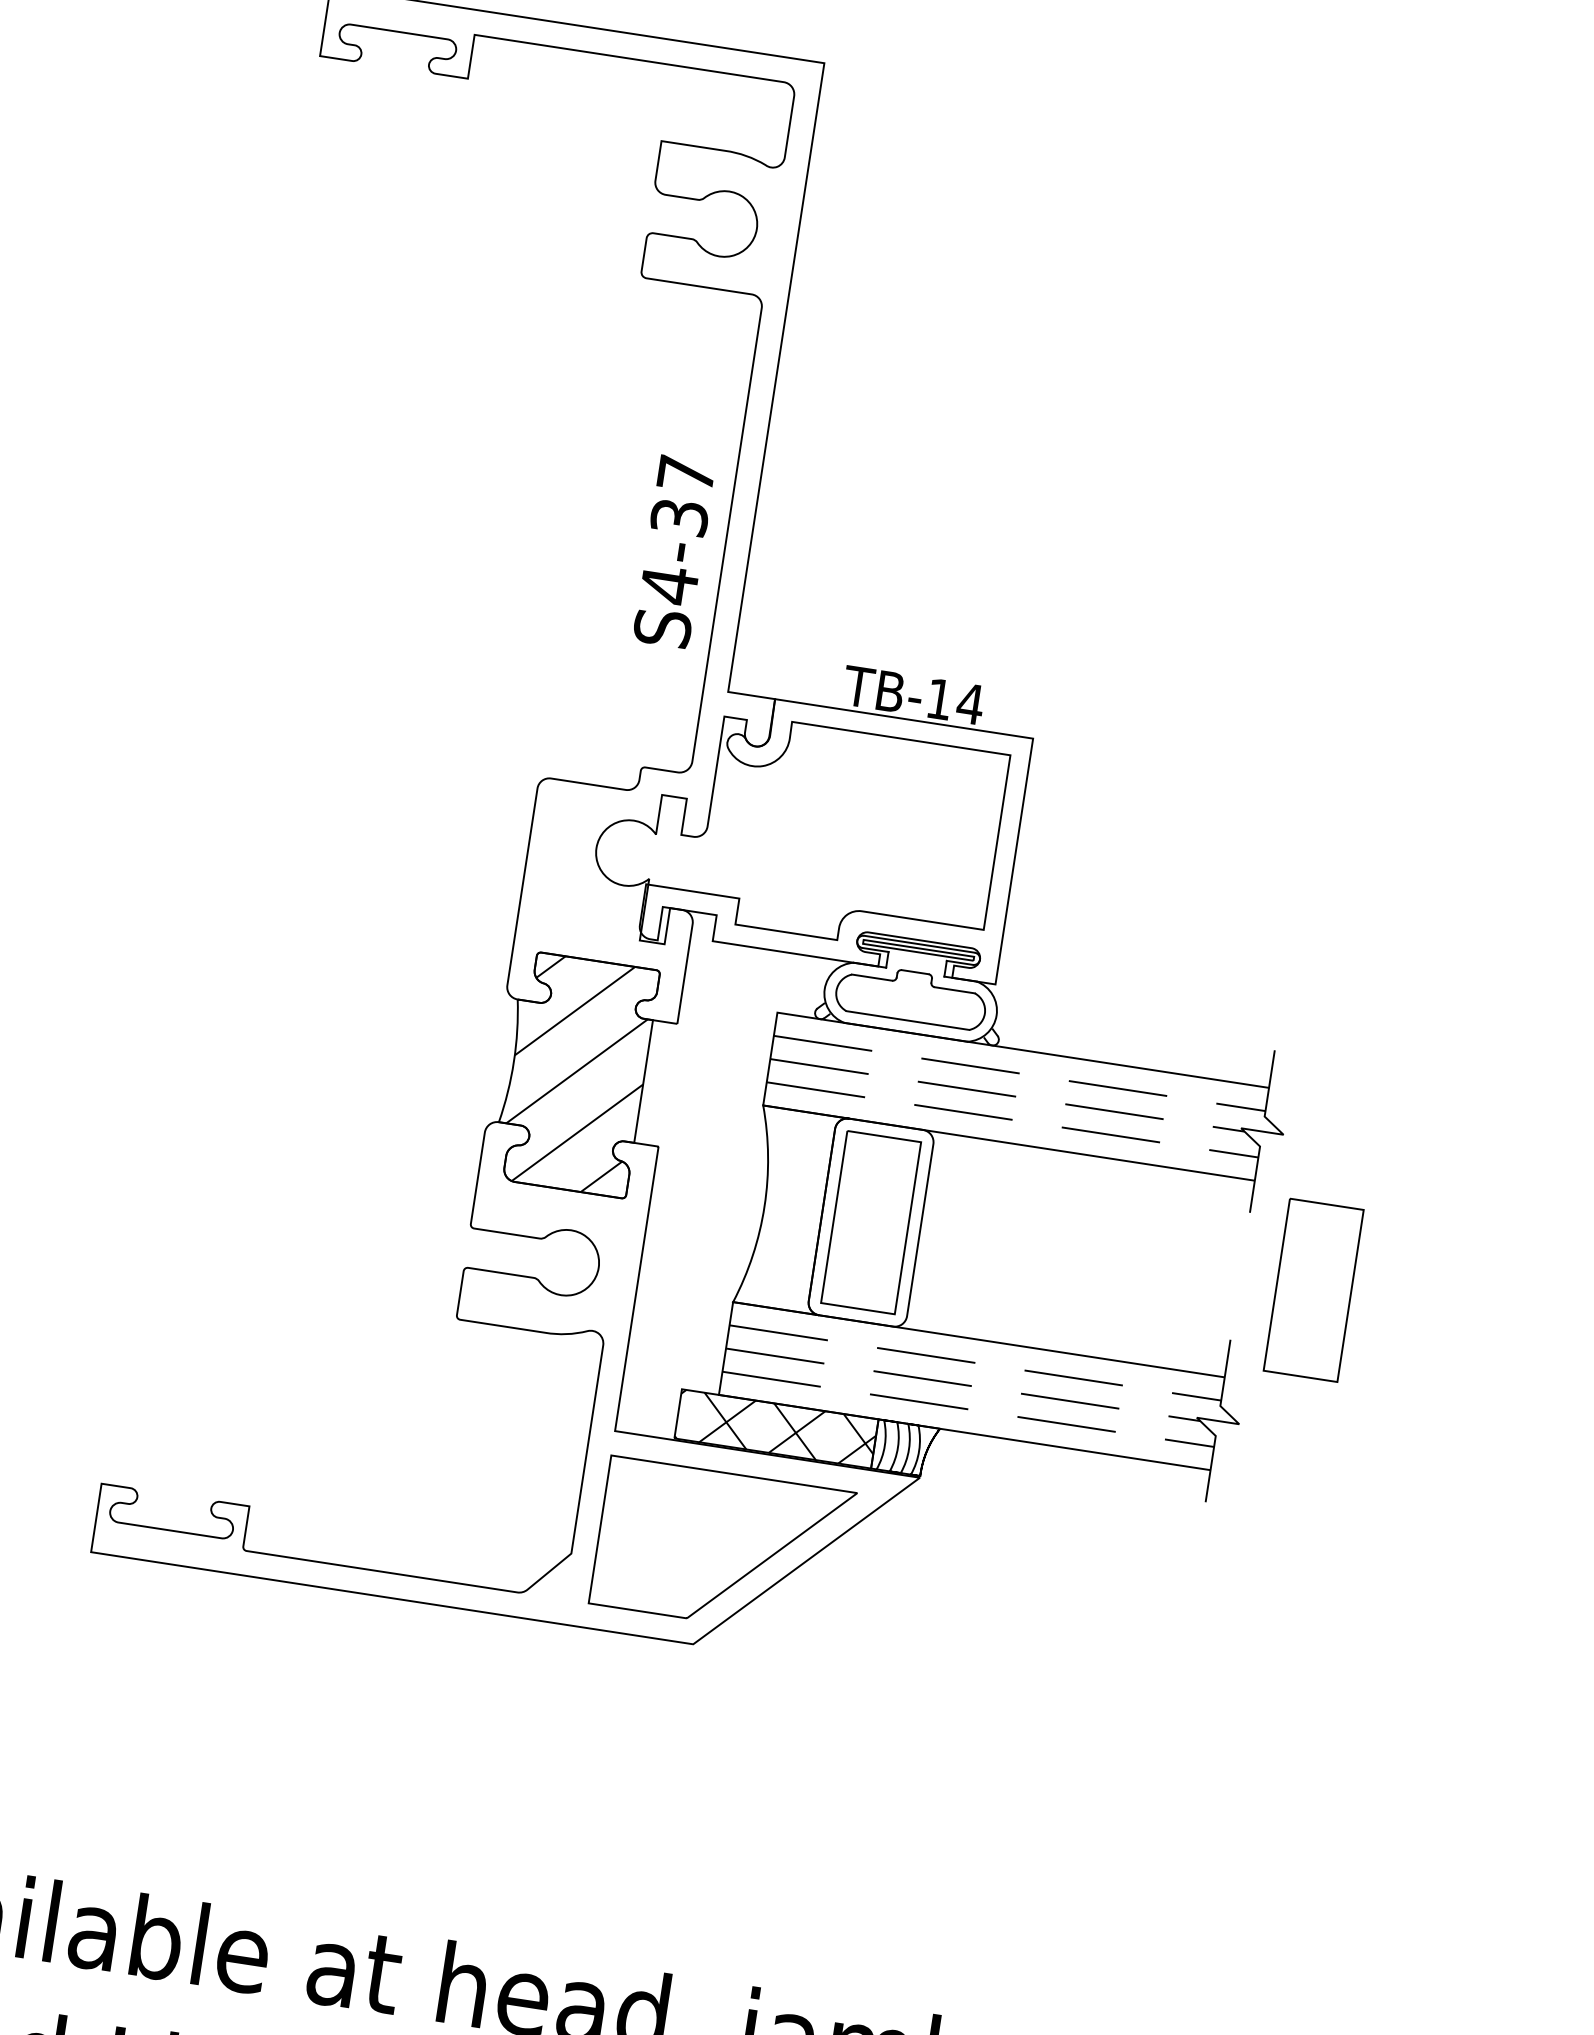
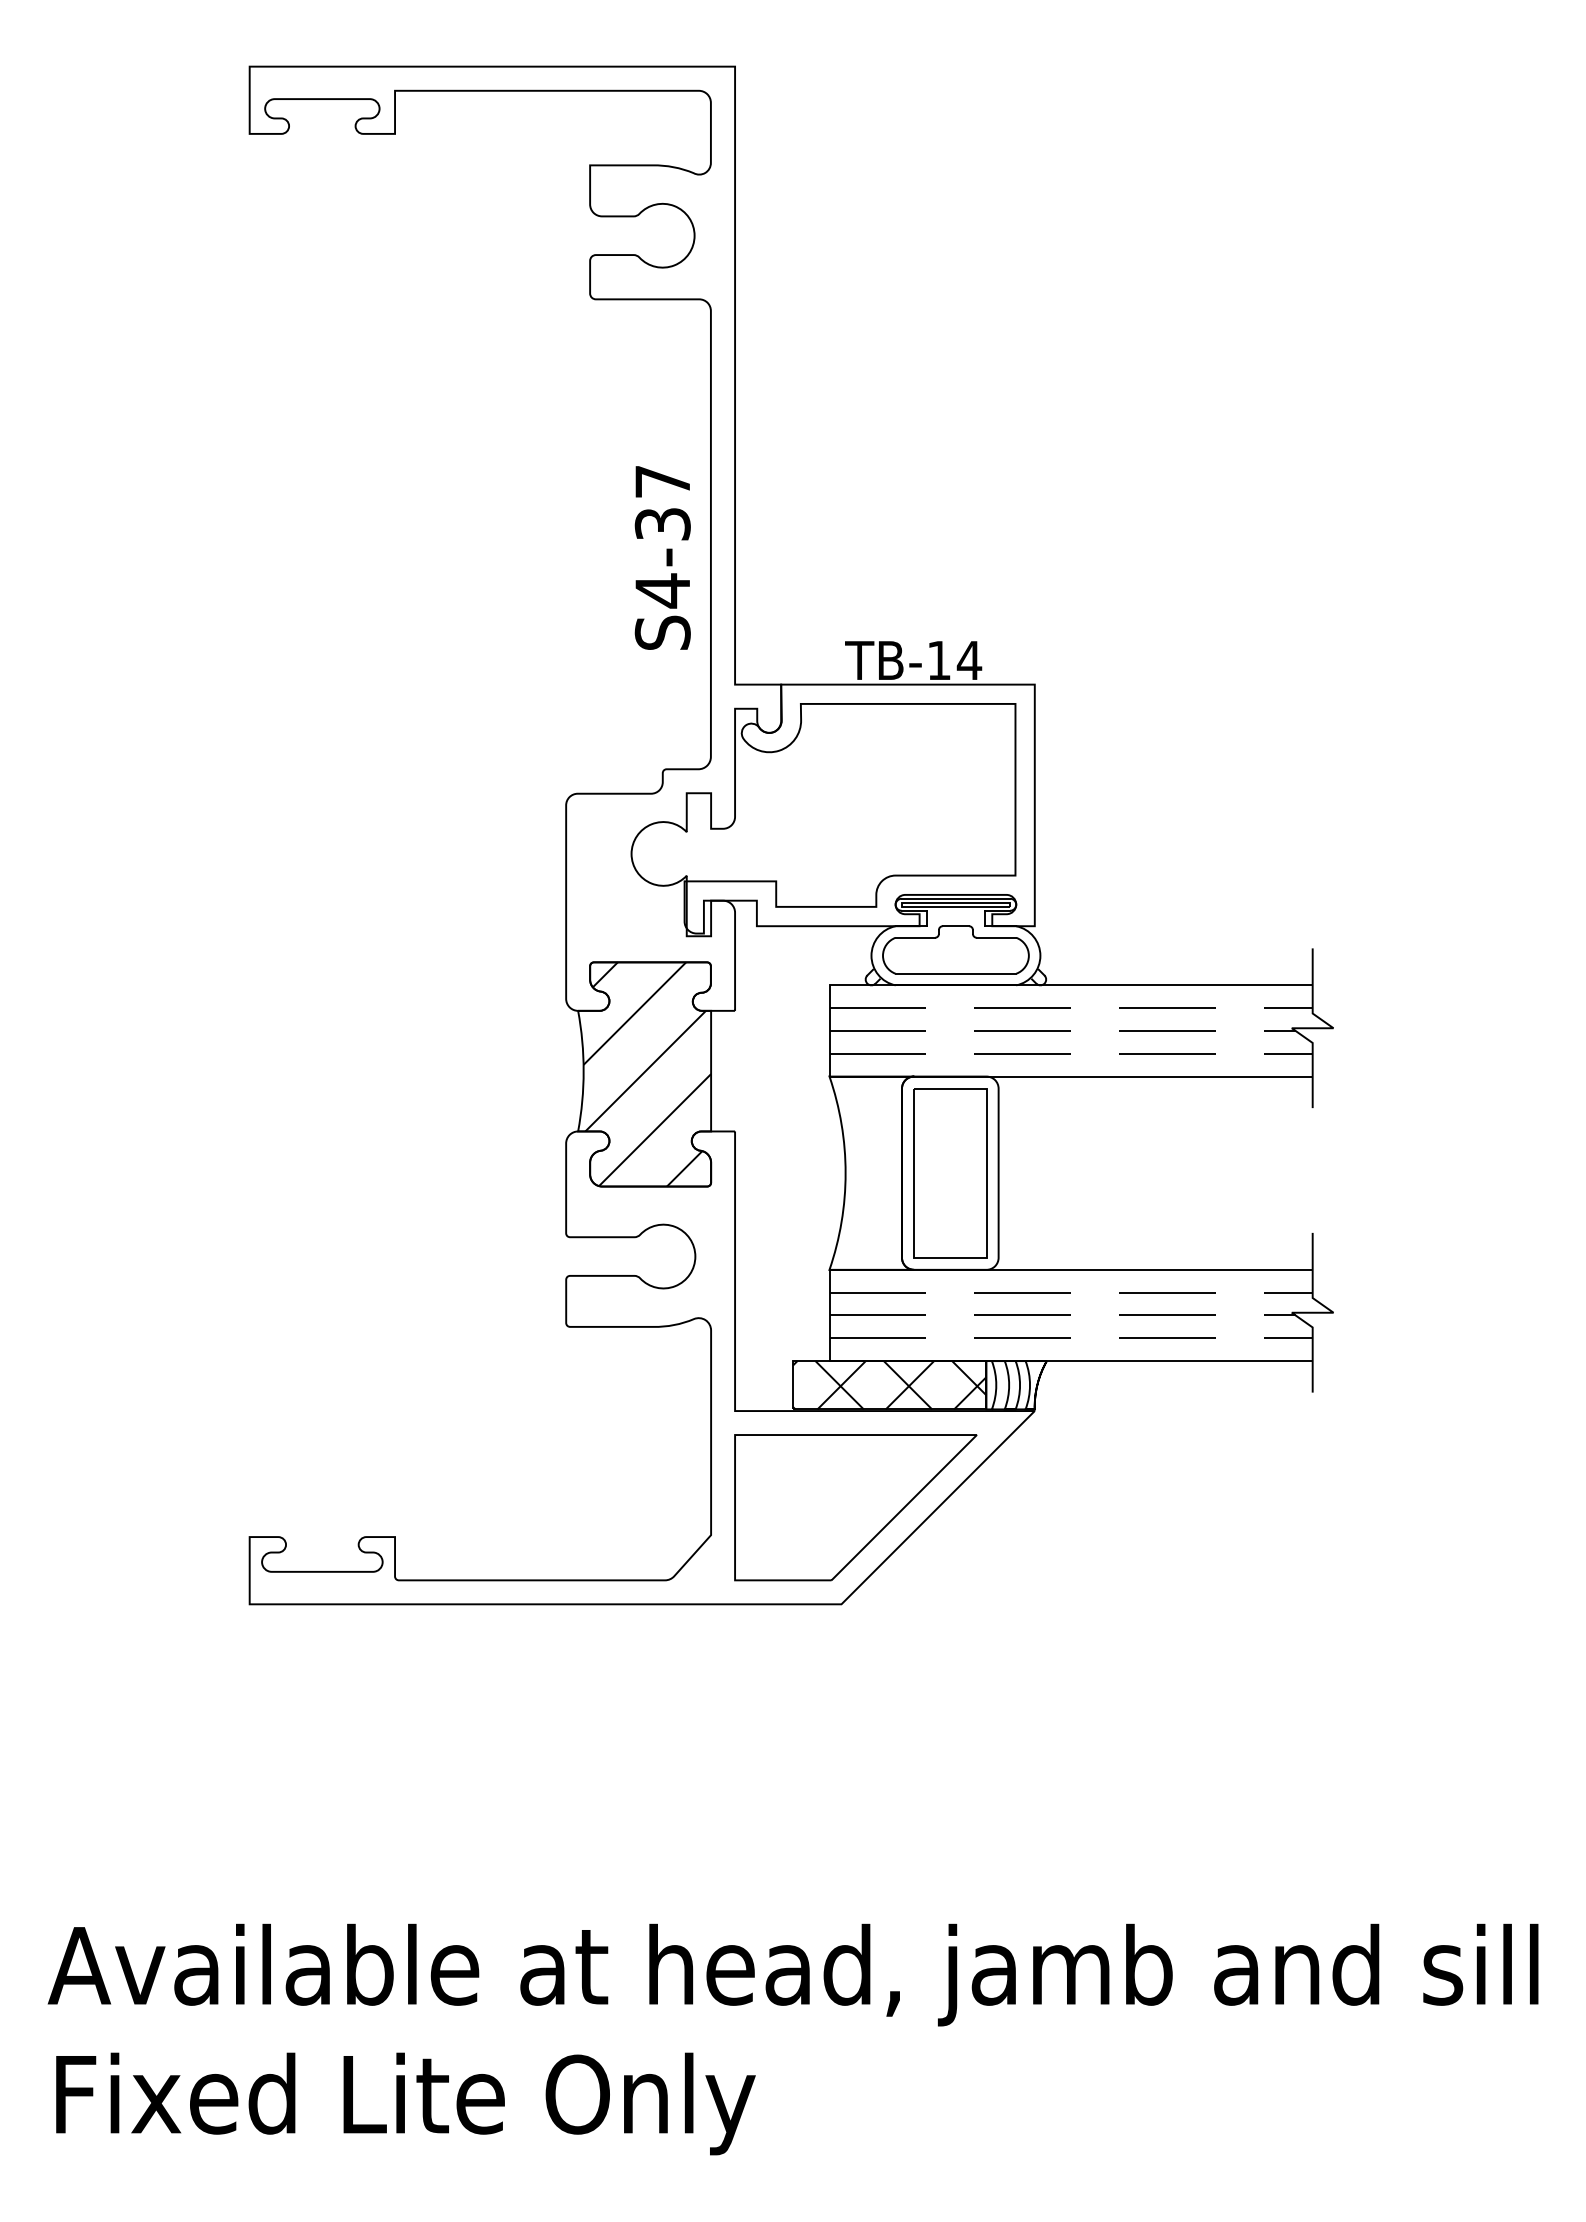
part: (1313, 1290) -> (1385, 1173), removed

